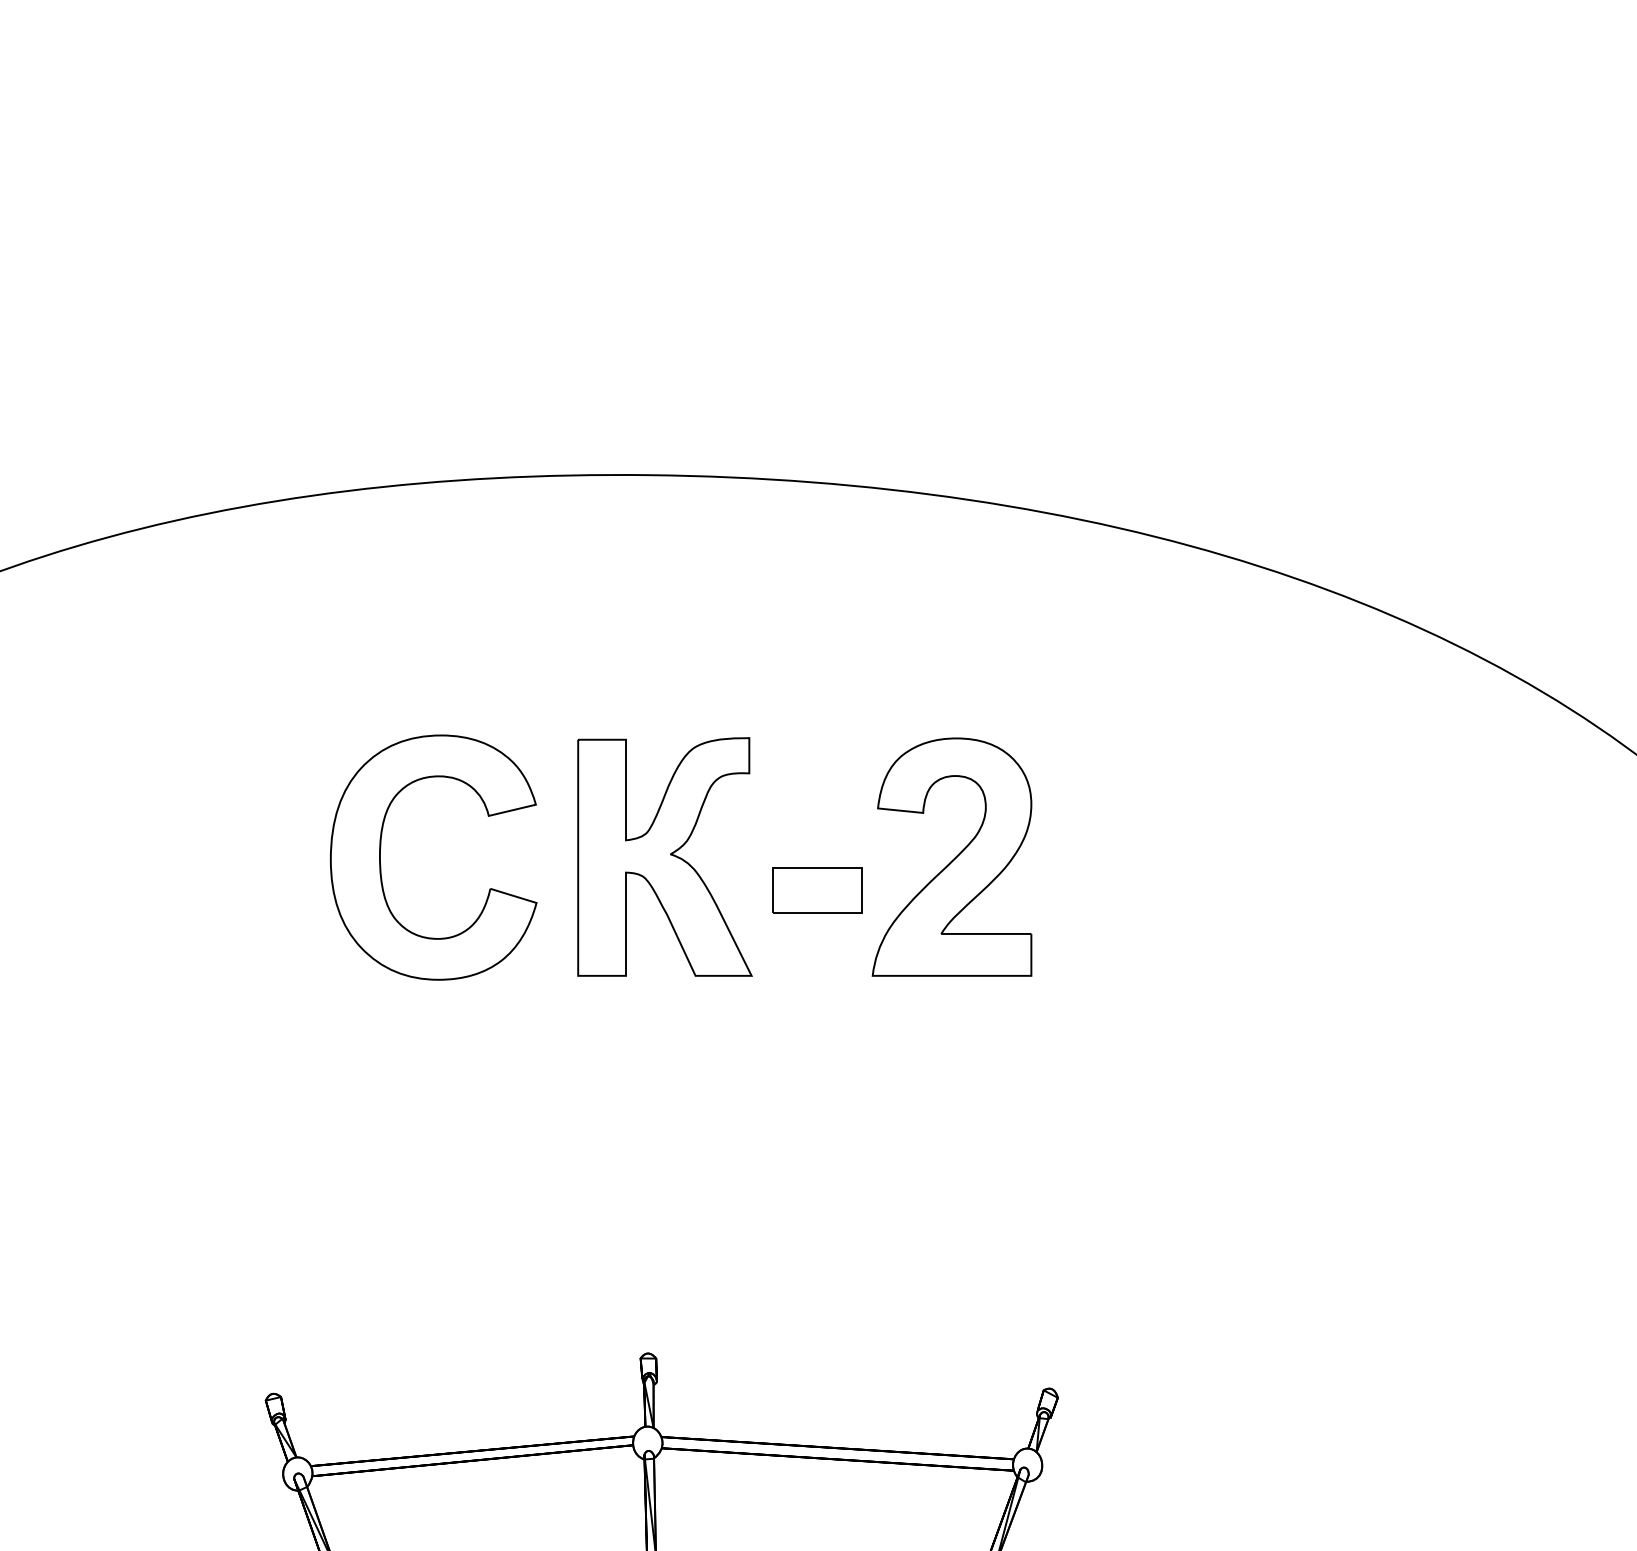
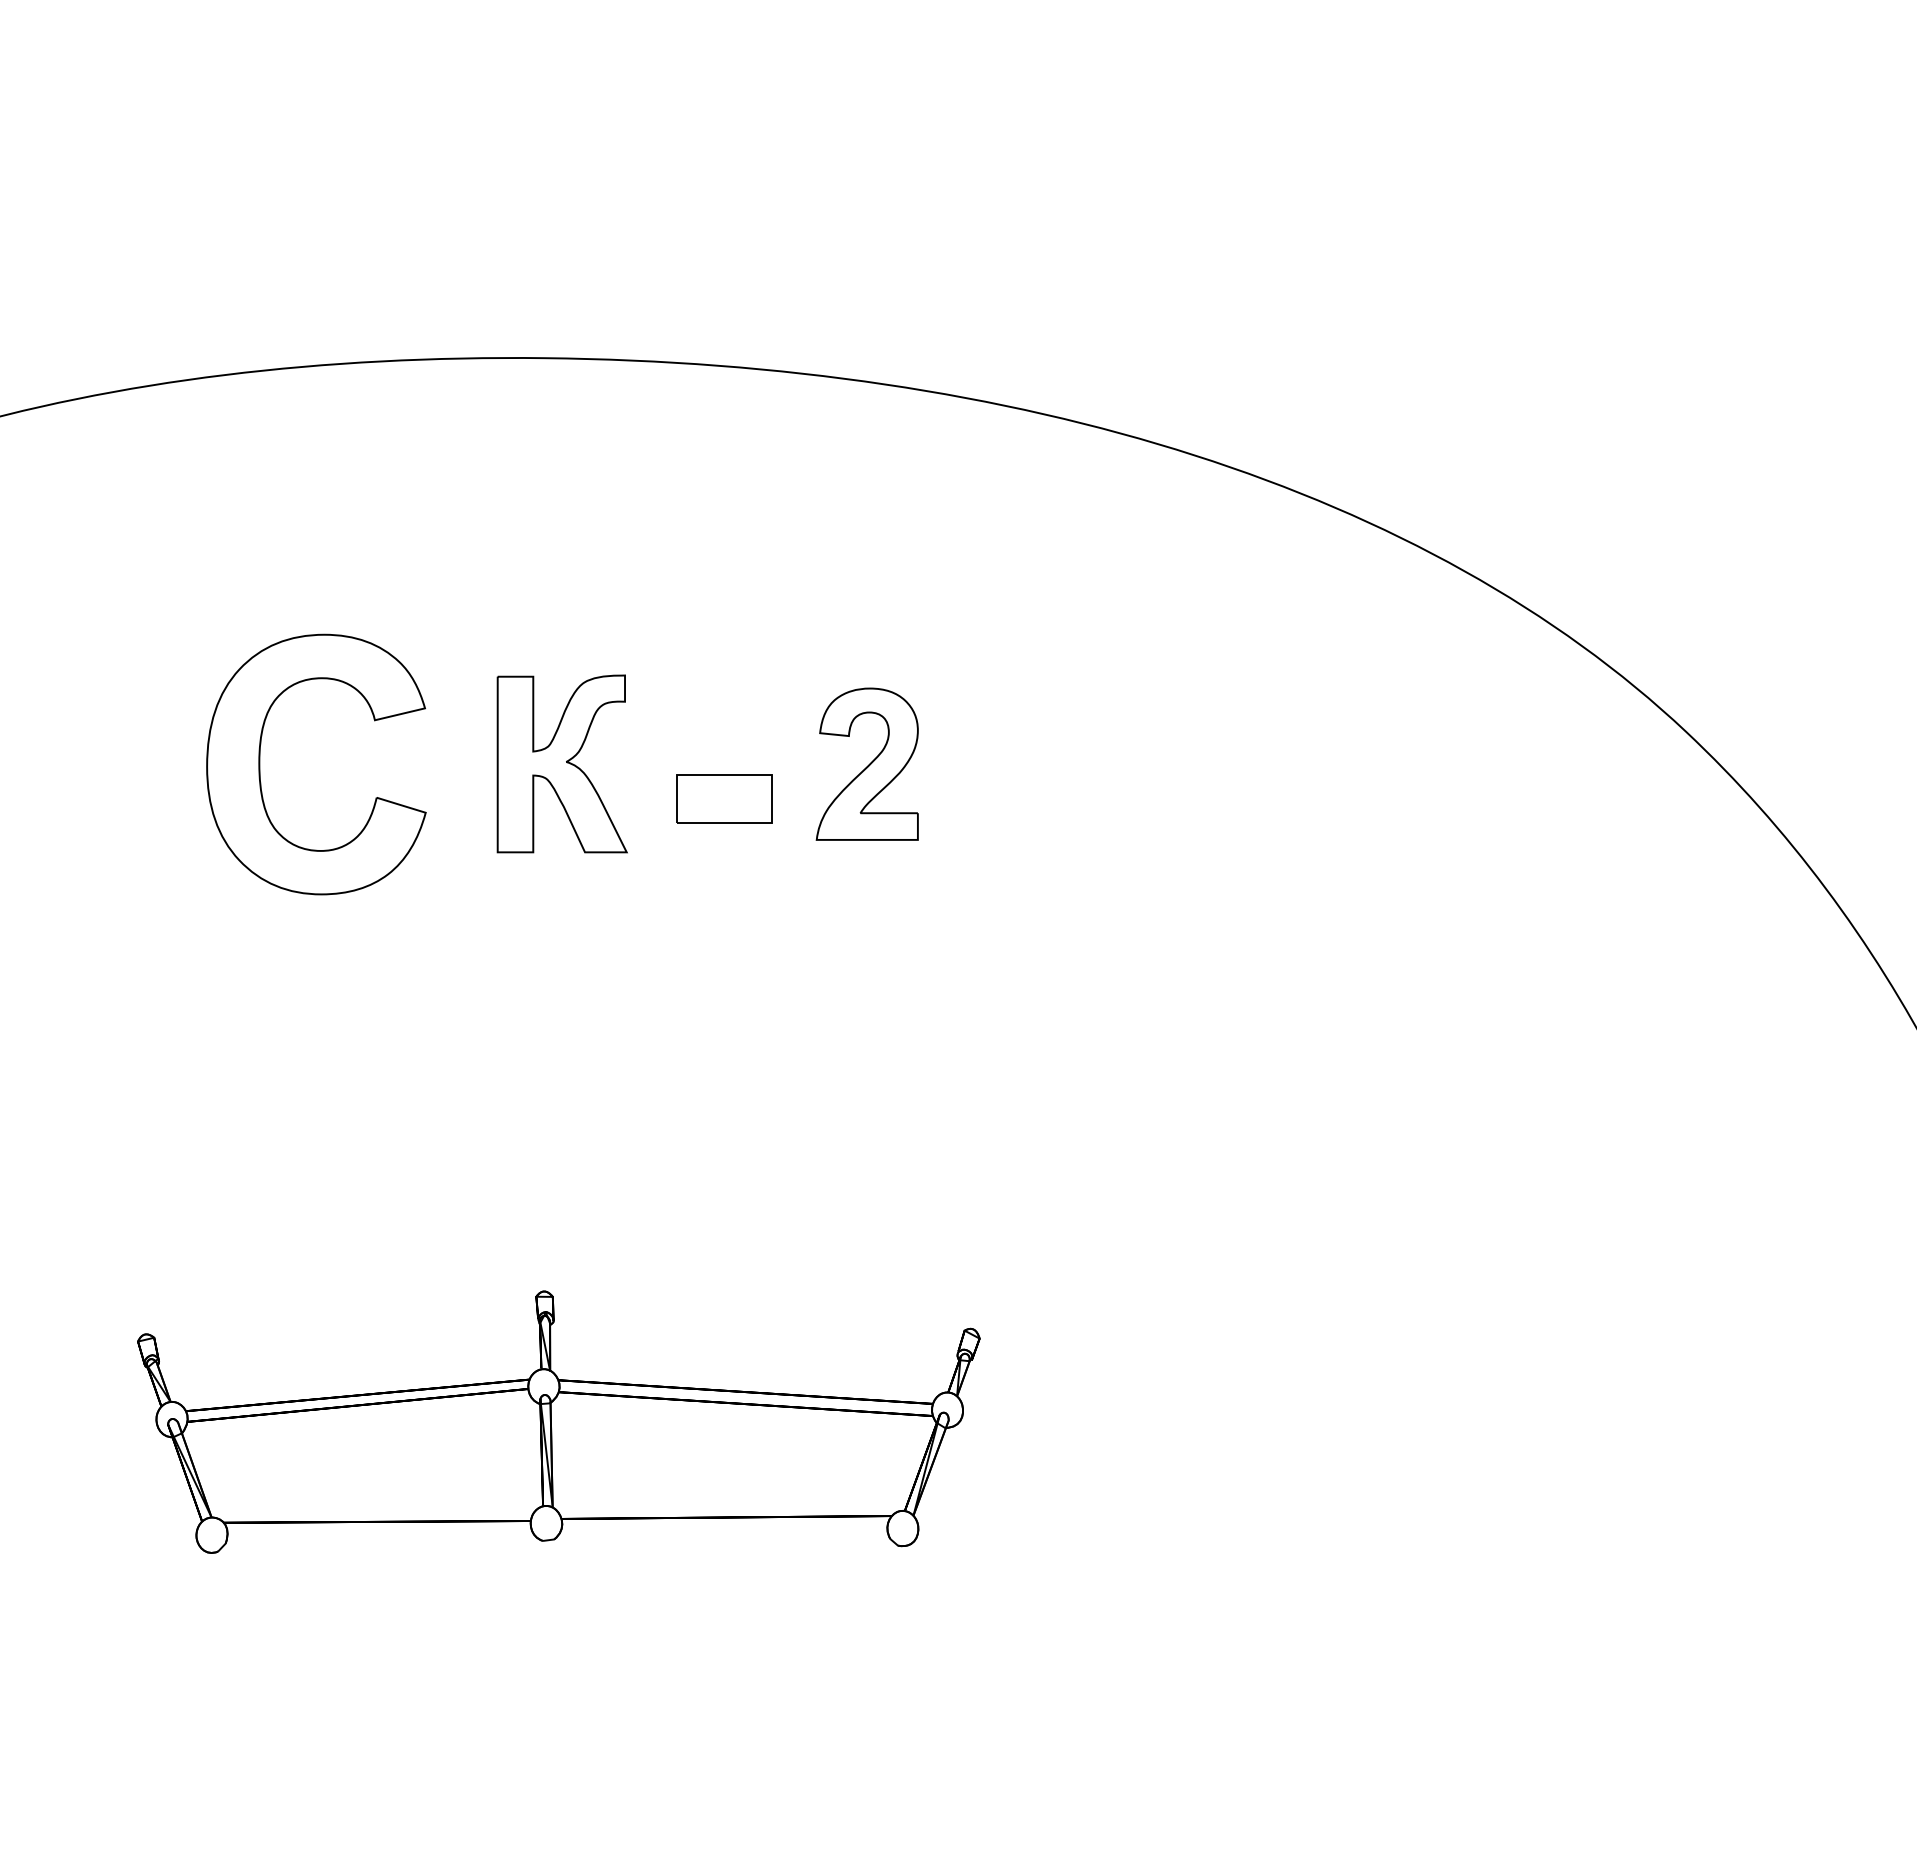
part: (665, 856) -> (562, 763), size x0.7
part: (952, 857) -> (867, 764), size x0.6

